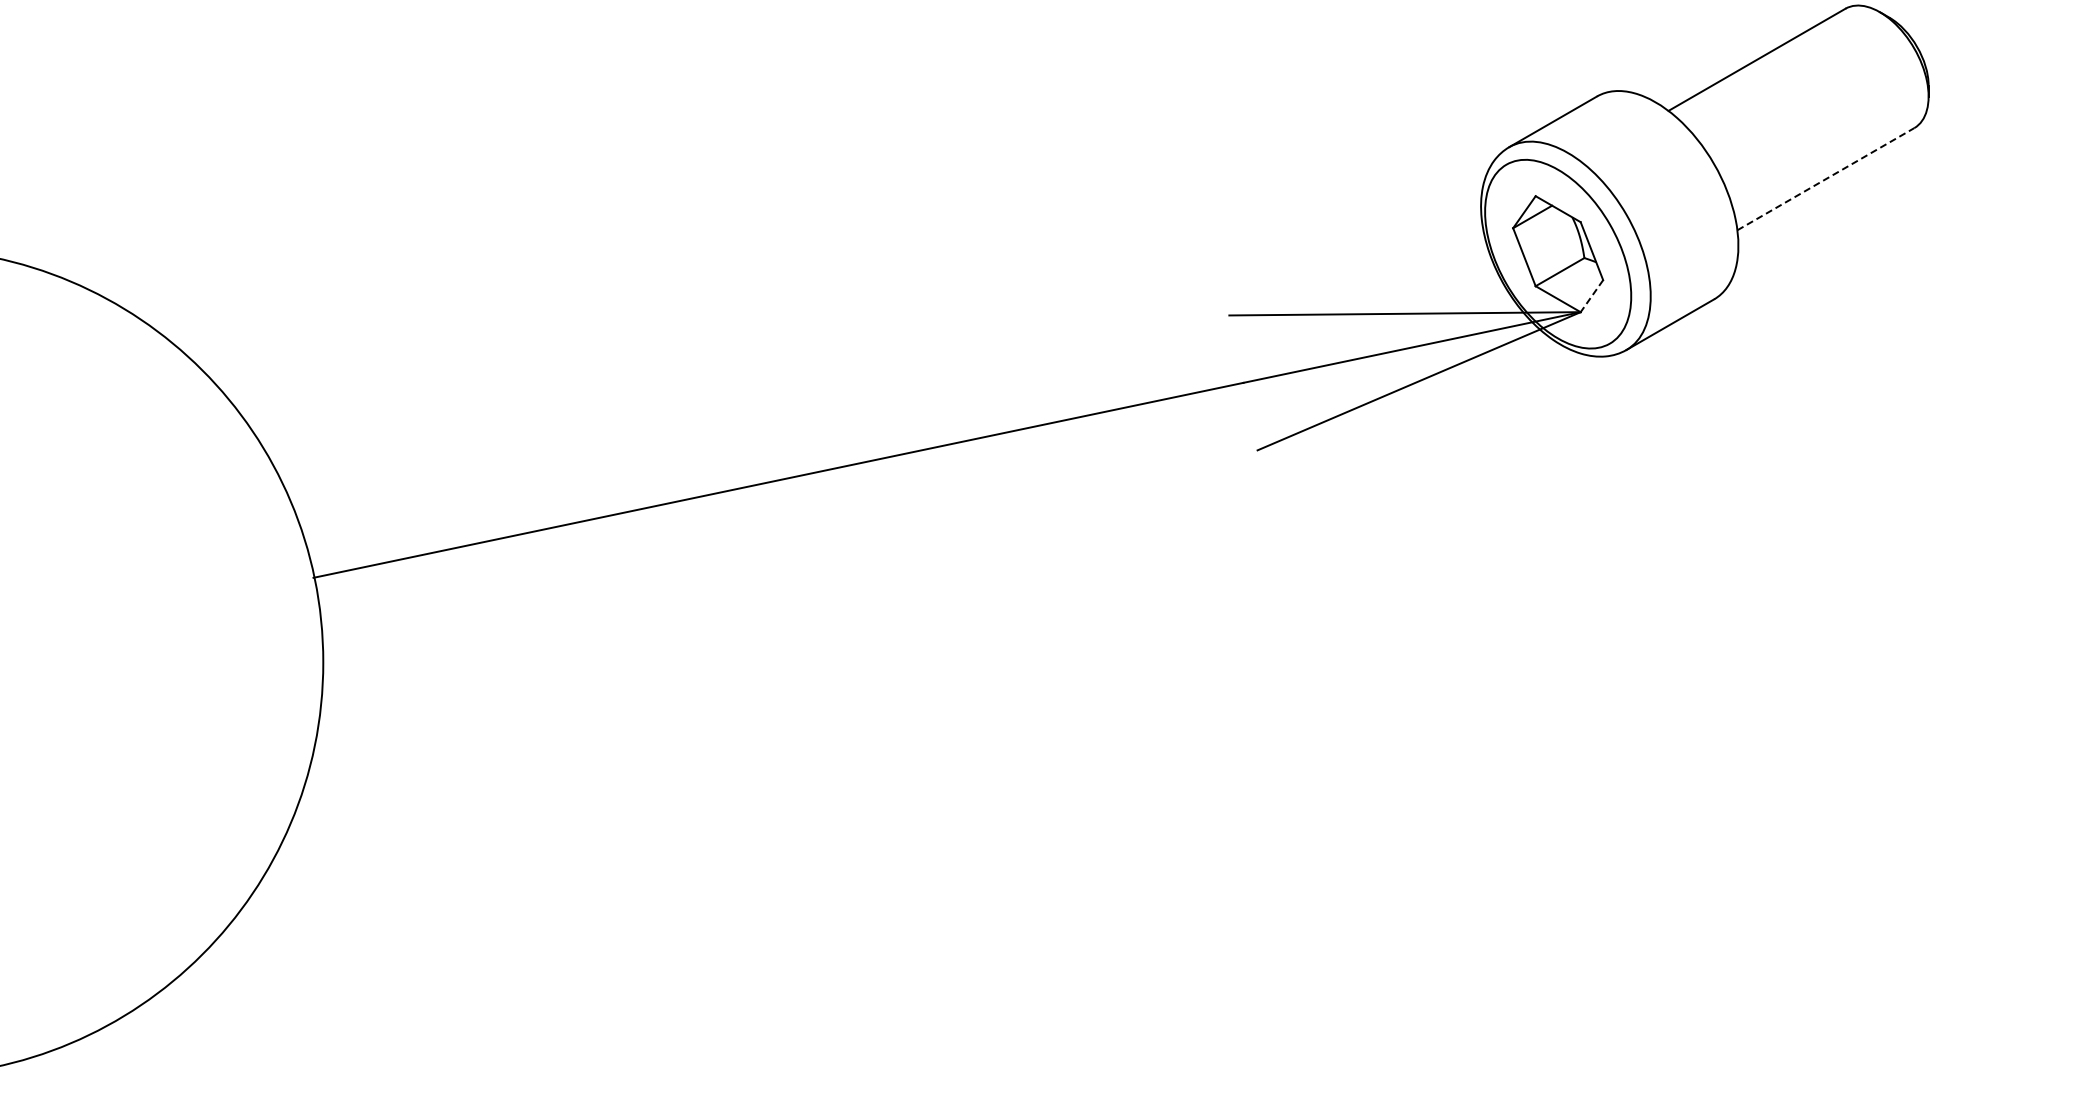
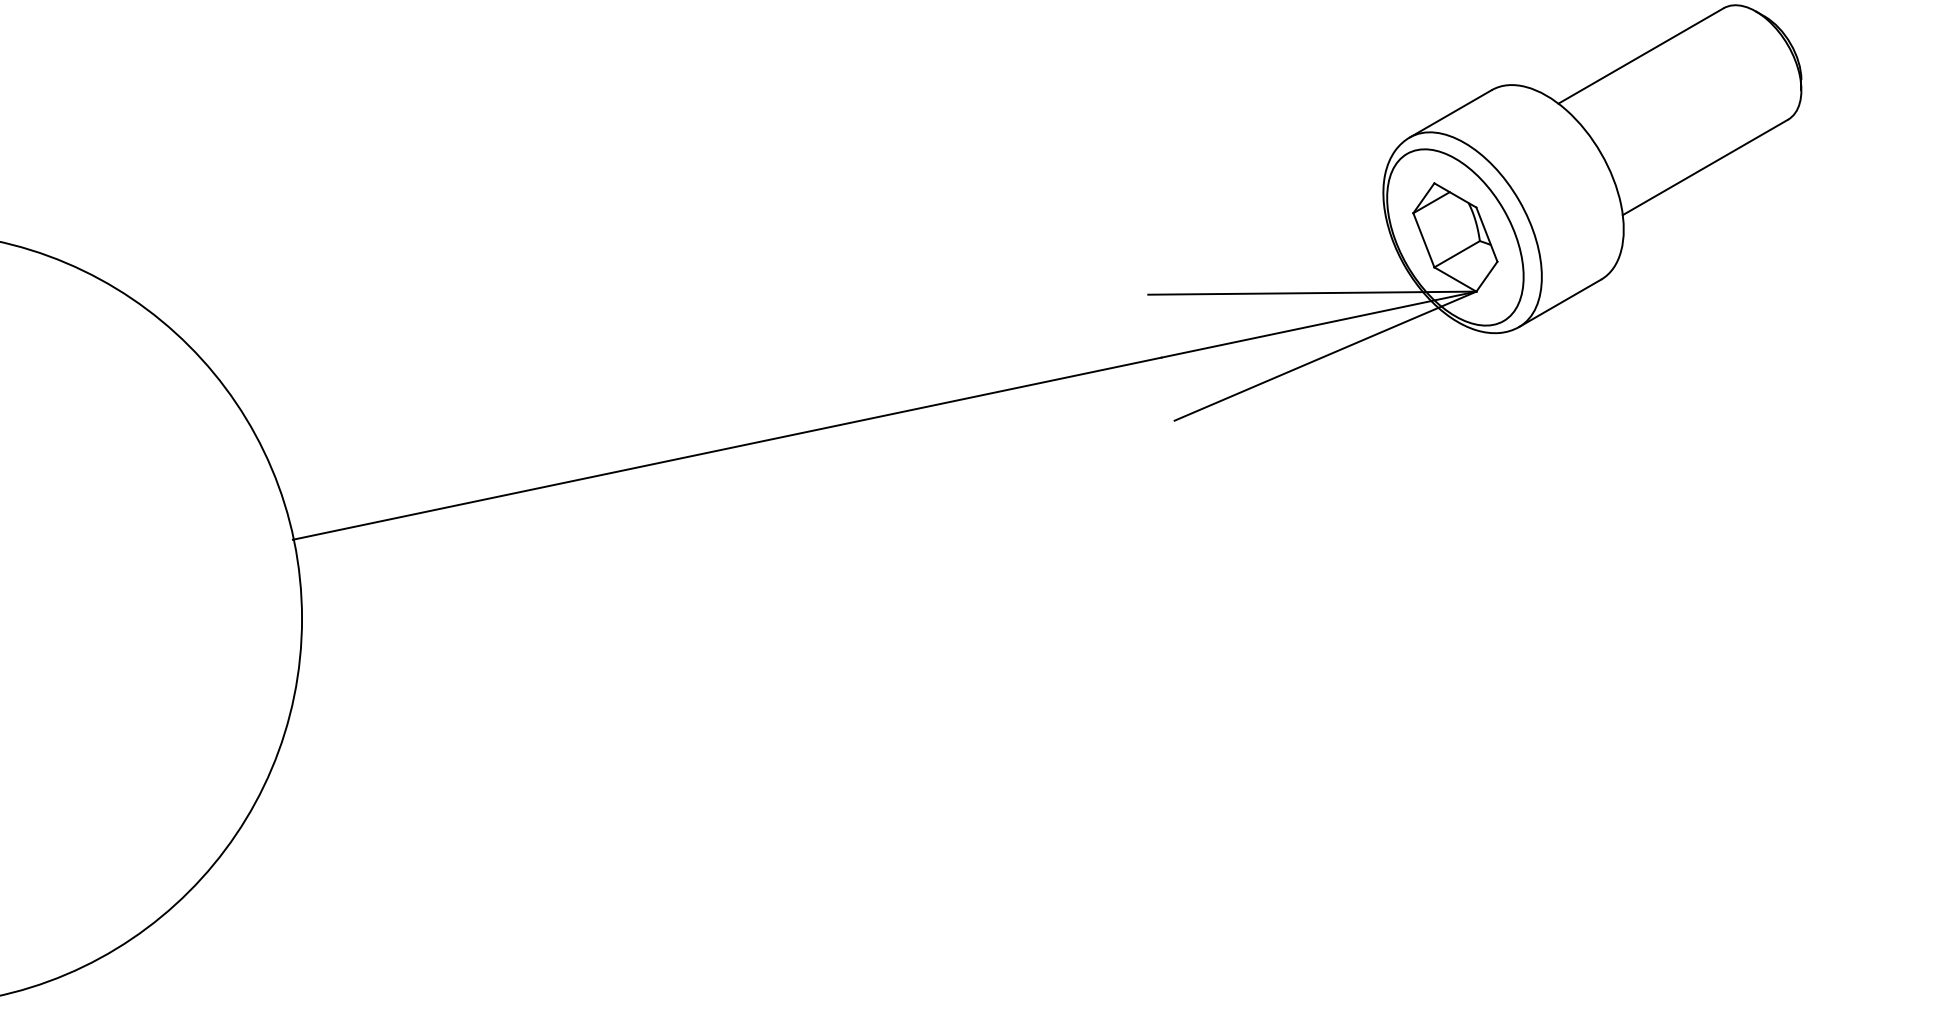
line: (1826, 178) -> (1706, 166), dashed -> solid
line: (1591, 296) -> (1486, 276), dashed -> solid

